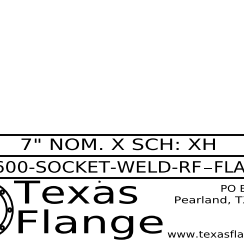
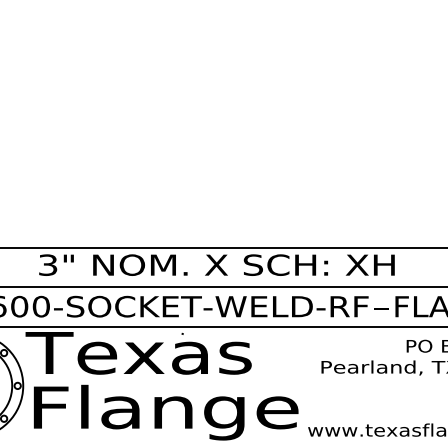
text: (26, 144) -> (48, 265), 7" -> 3"

